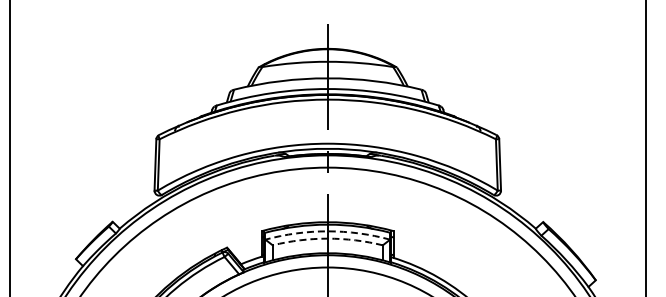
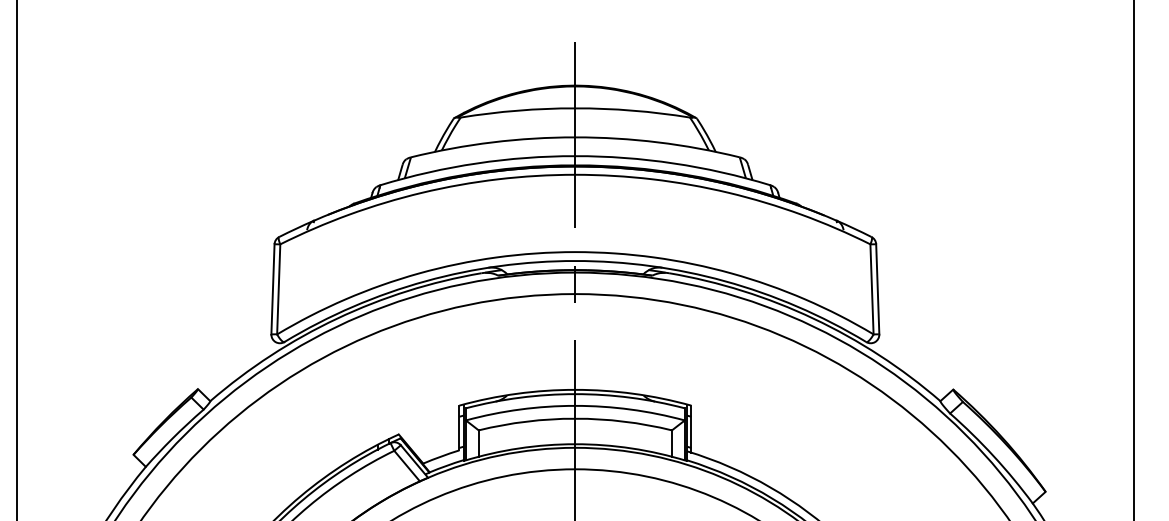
arc: (327, 231) -> (574, 406), dashed -> solid
arc: (327, 238) -> (574, 418), dashed -> solid

